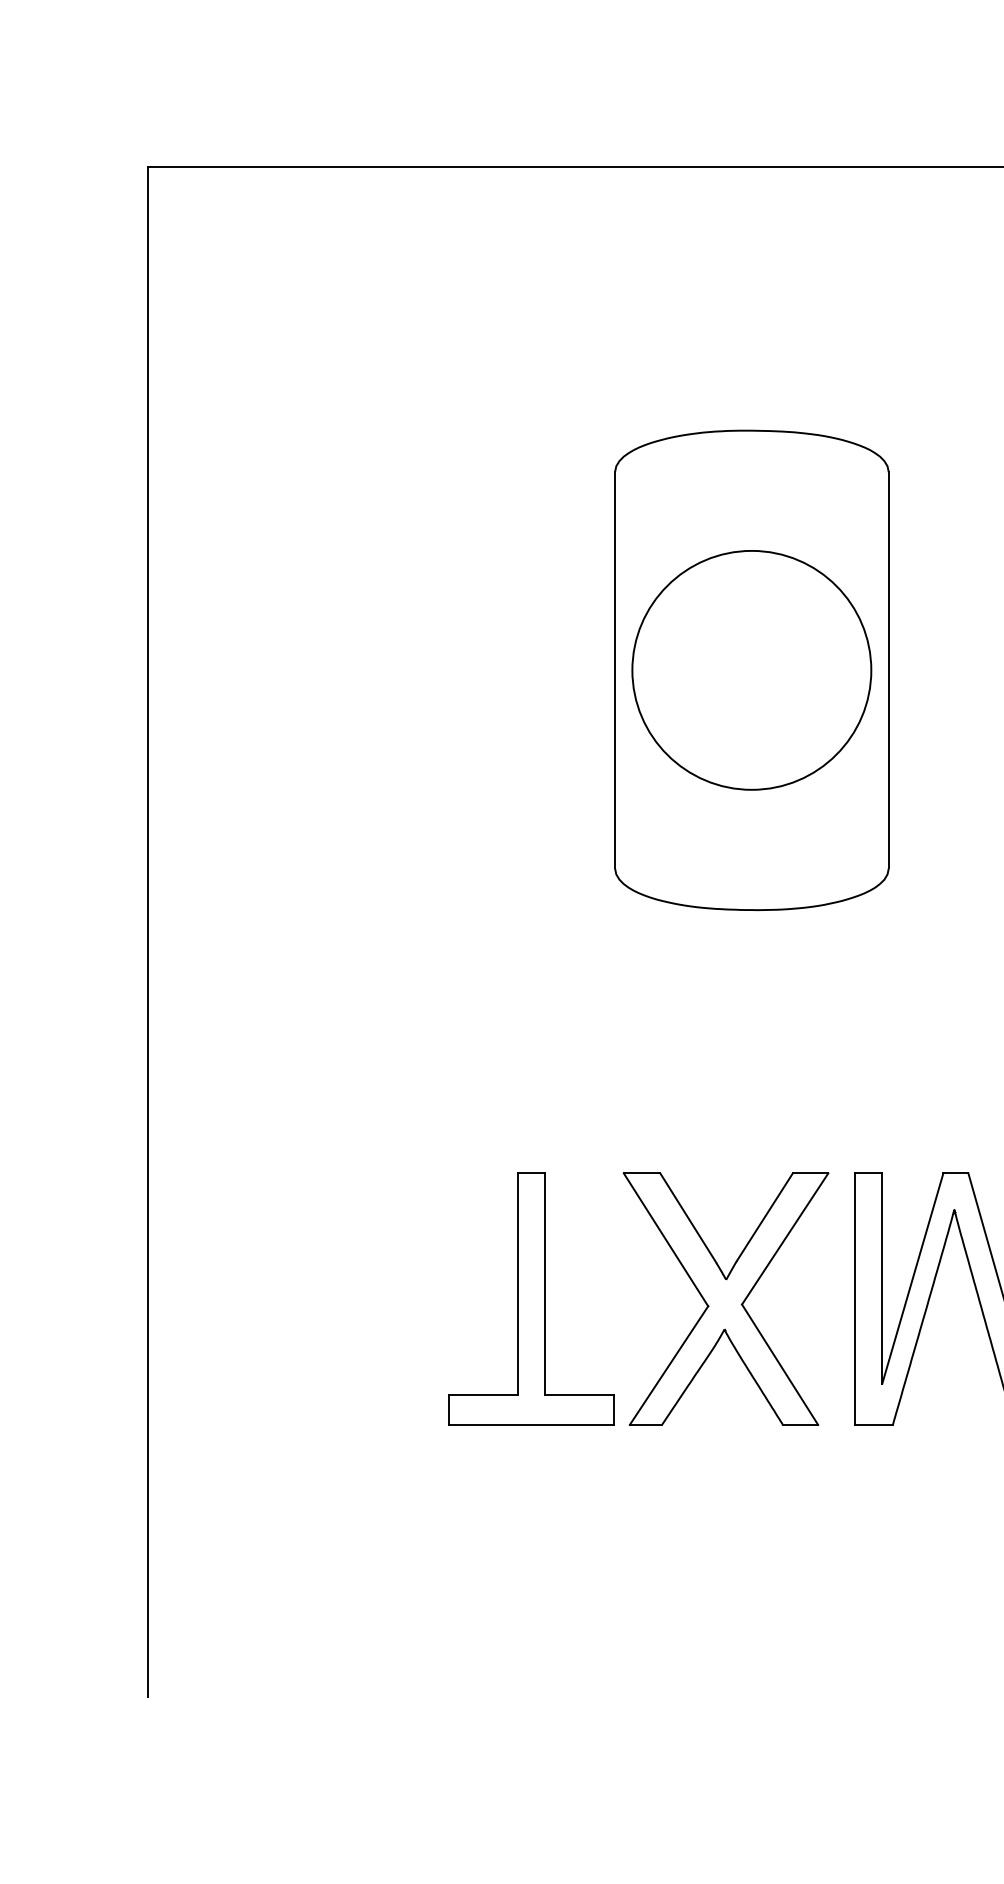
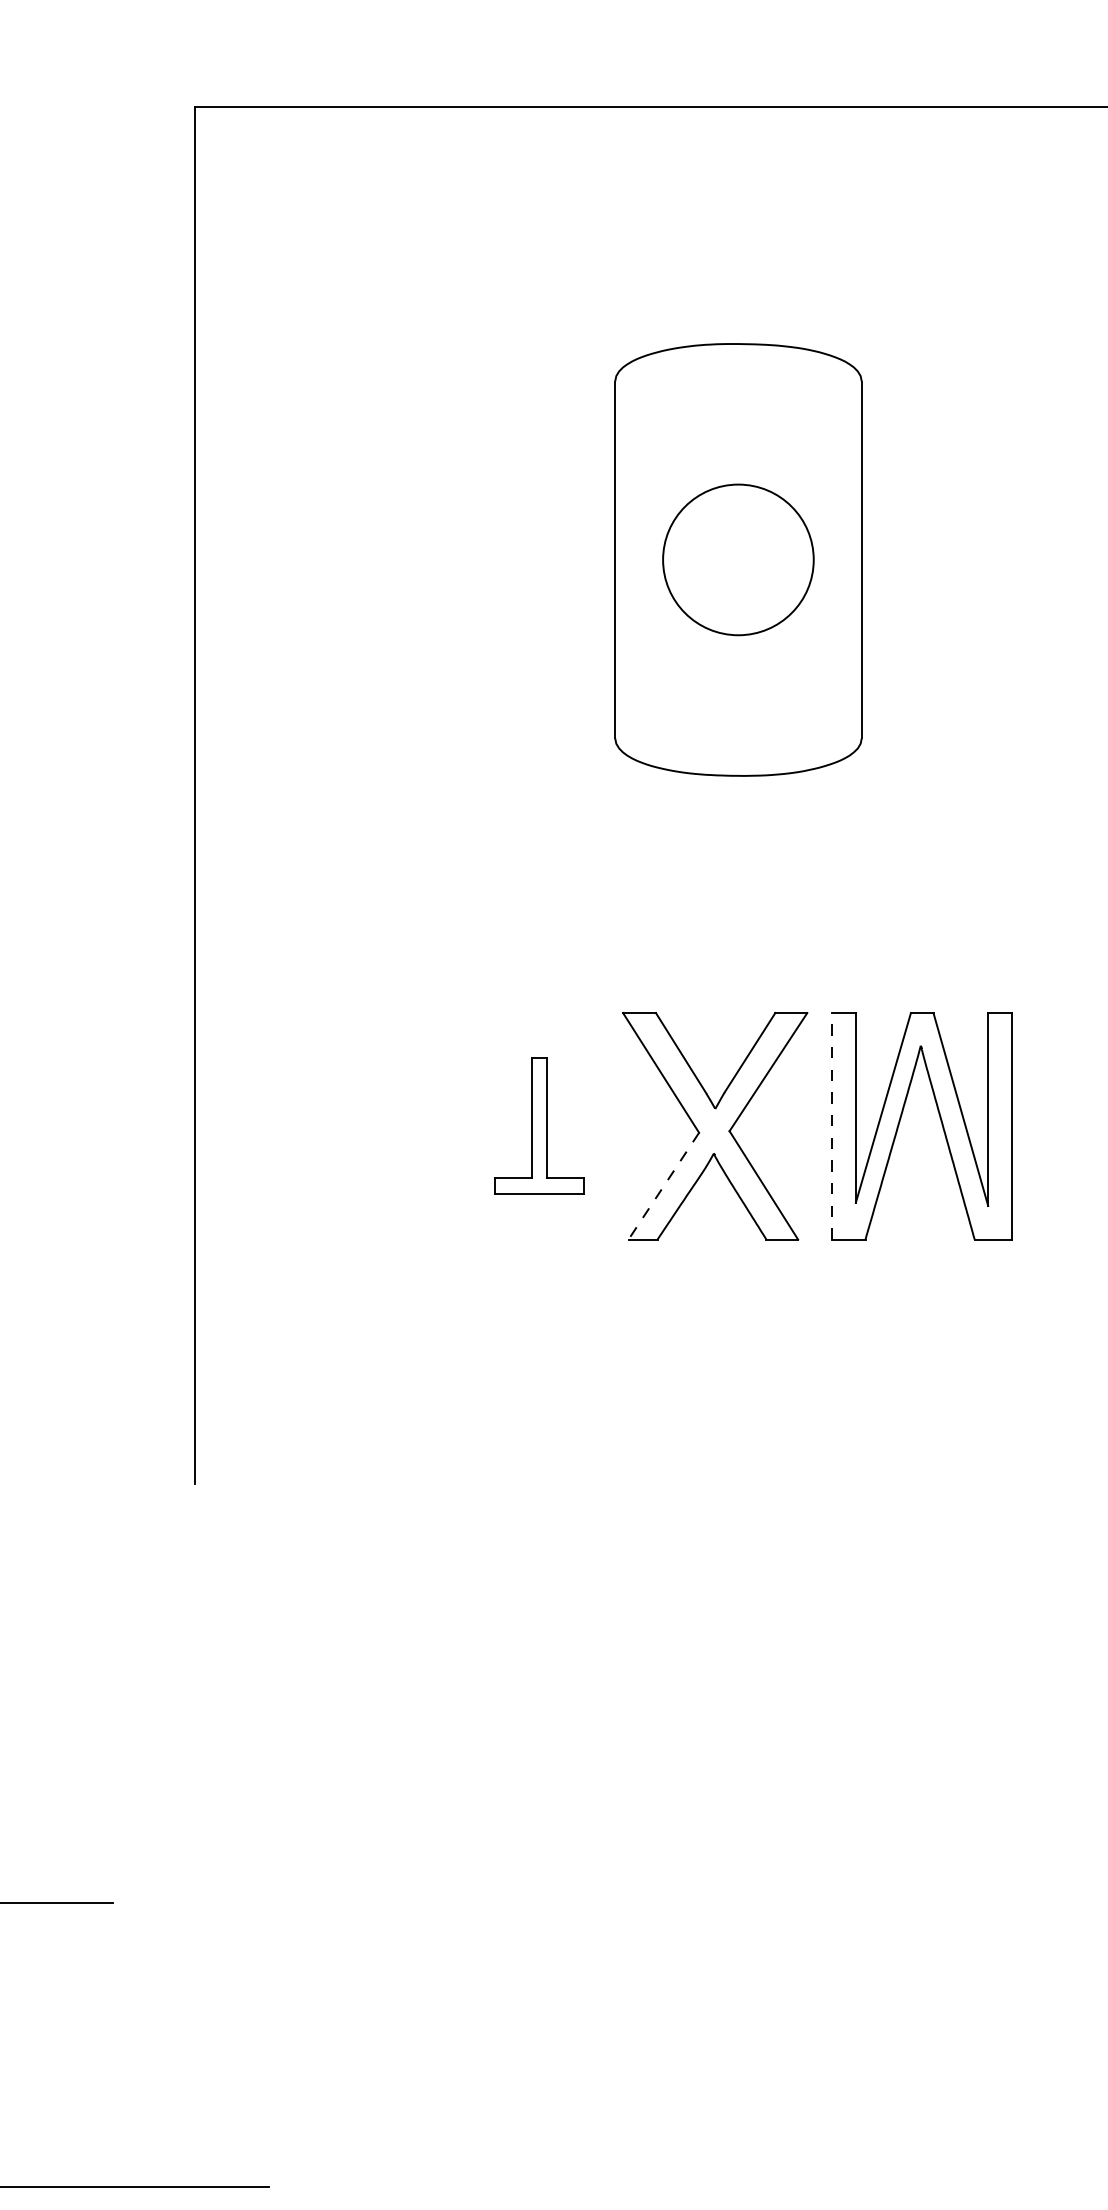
circle: (751, 669) -> (738, 559), size x0.7
line: (855, 1298) -> (831, 1125), solid -> dashed
part: (531, 1299) -> (539, 1126), size x0.6
line: (668, 1365) -> (663, 1186), solid -> dashed

